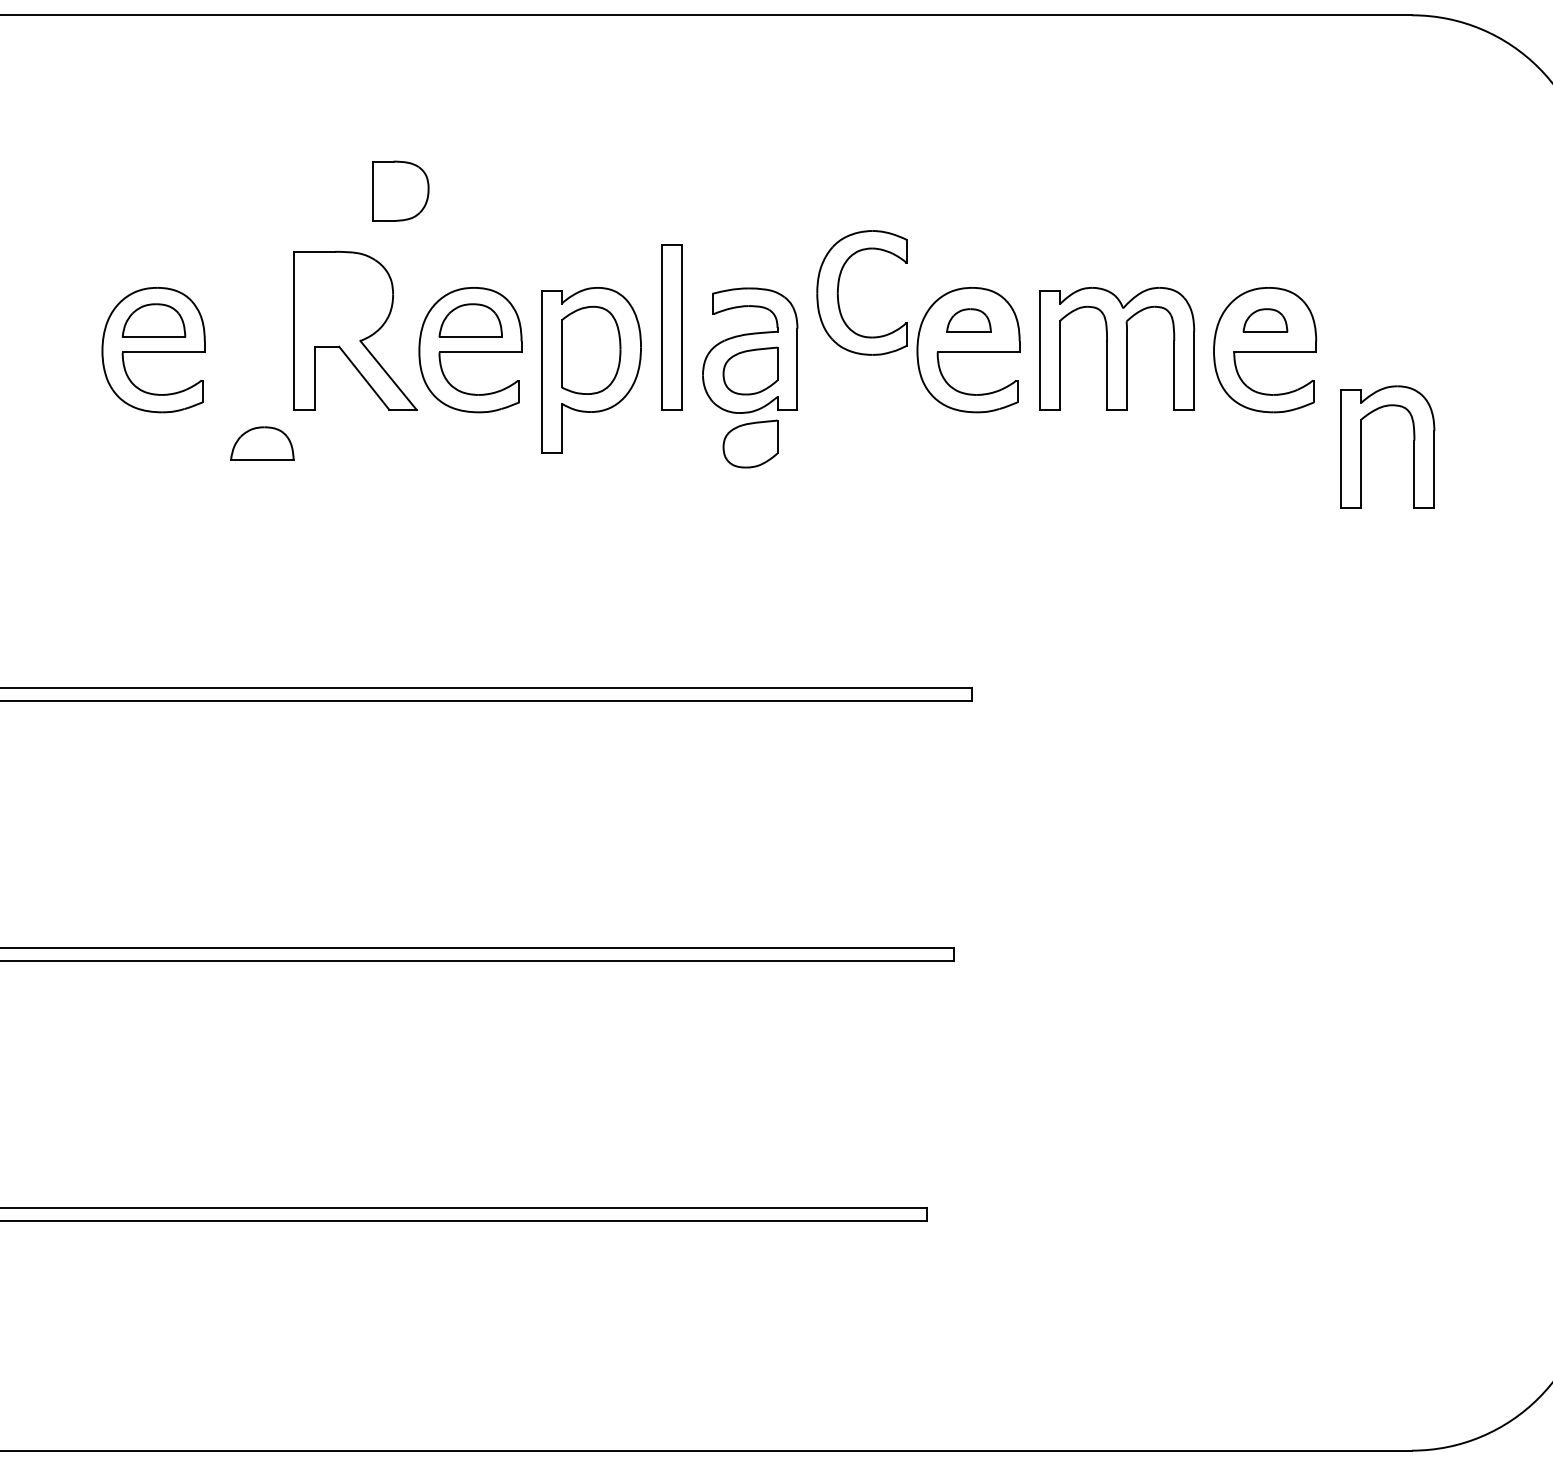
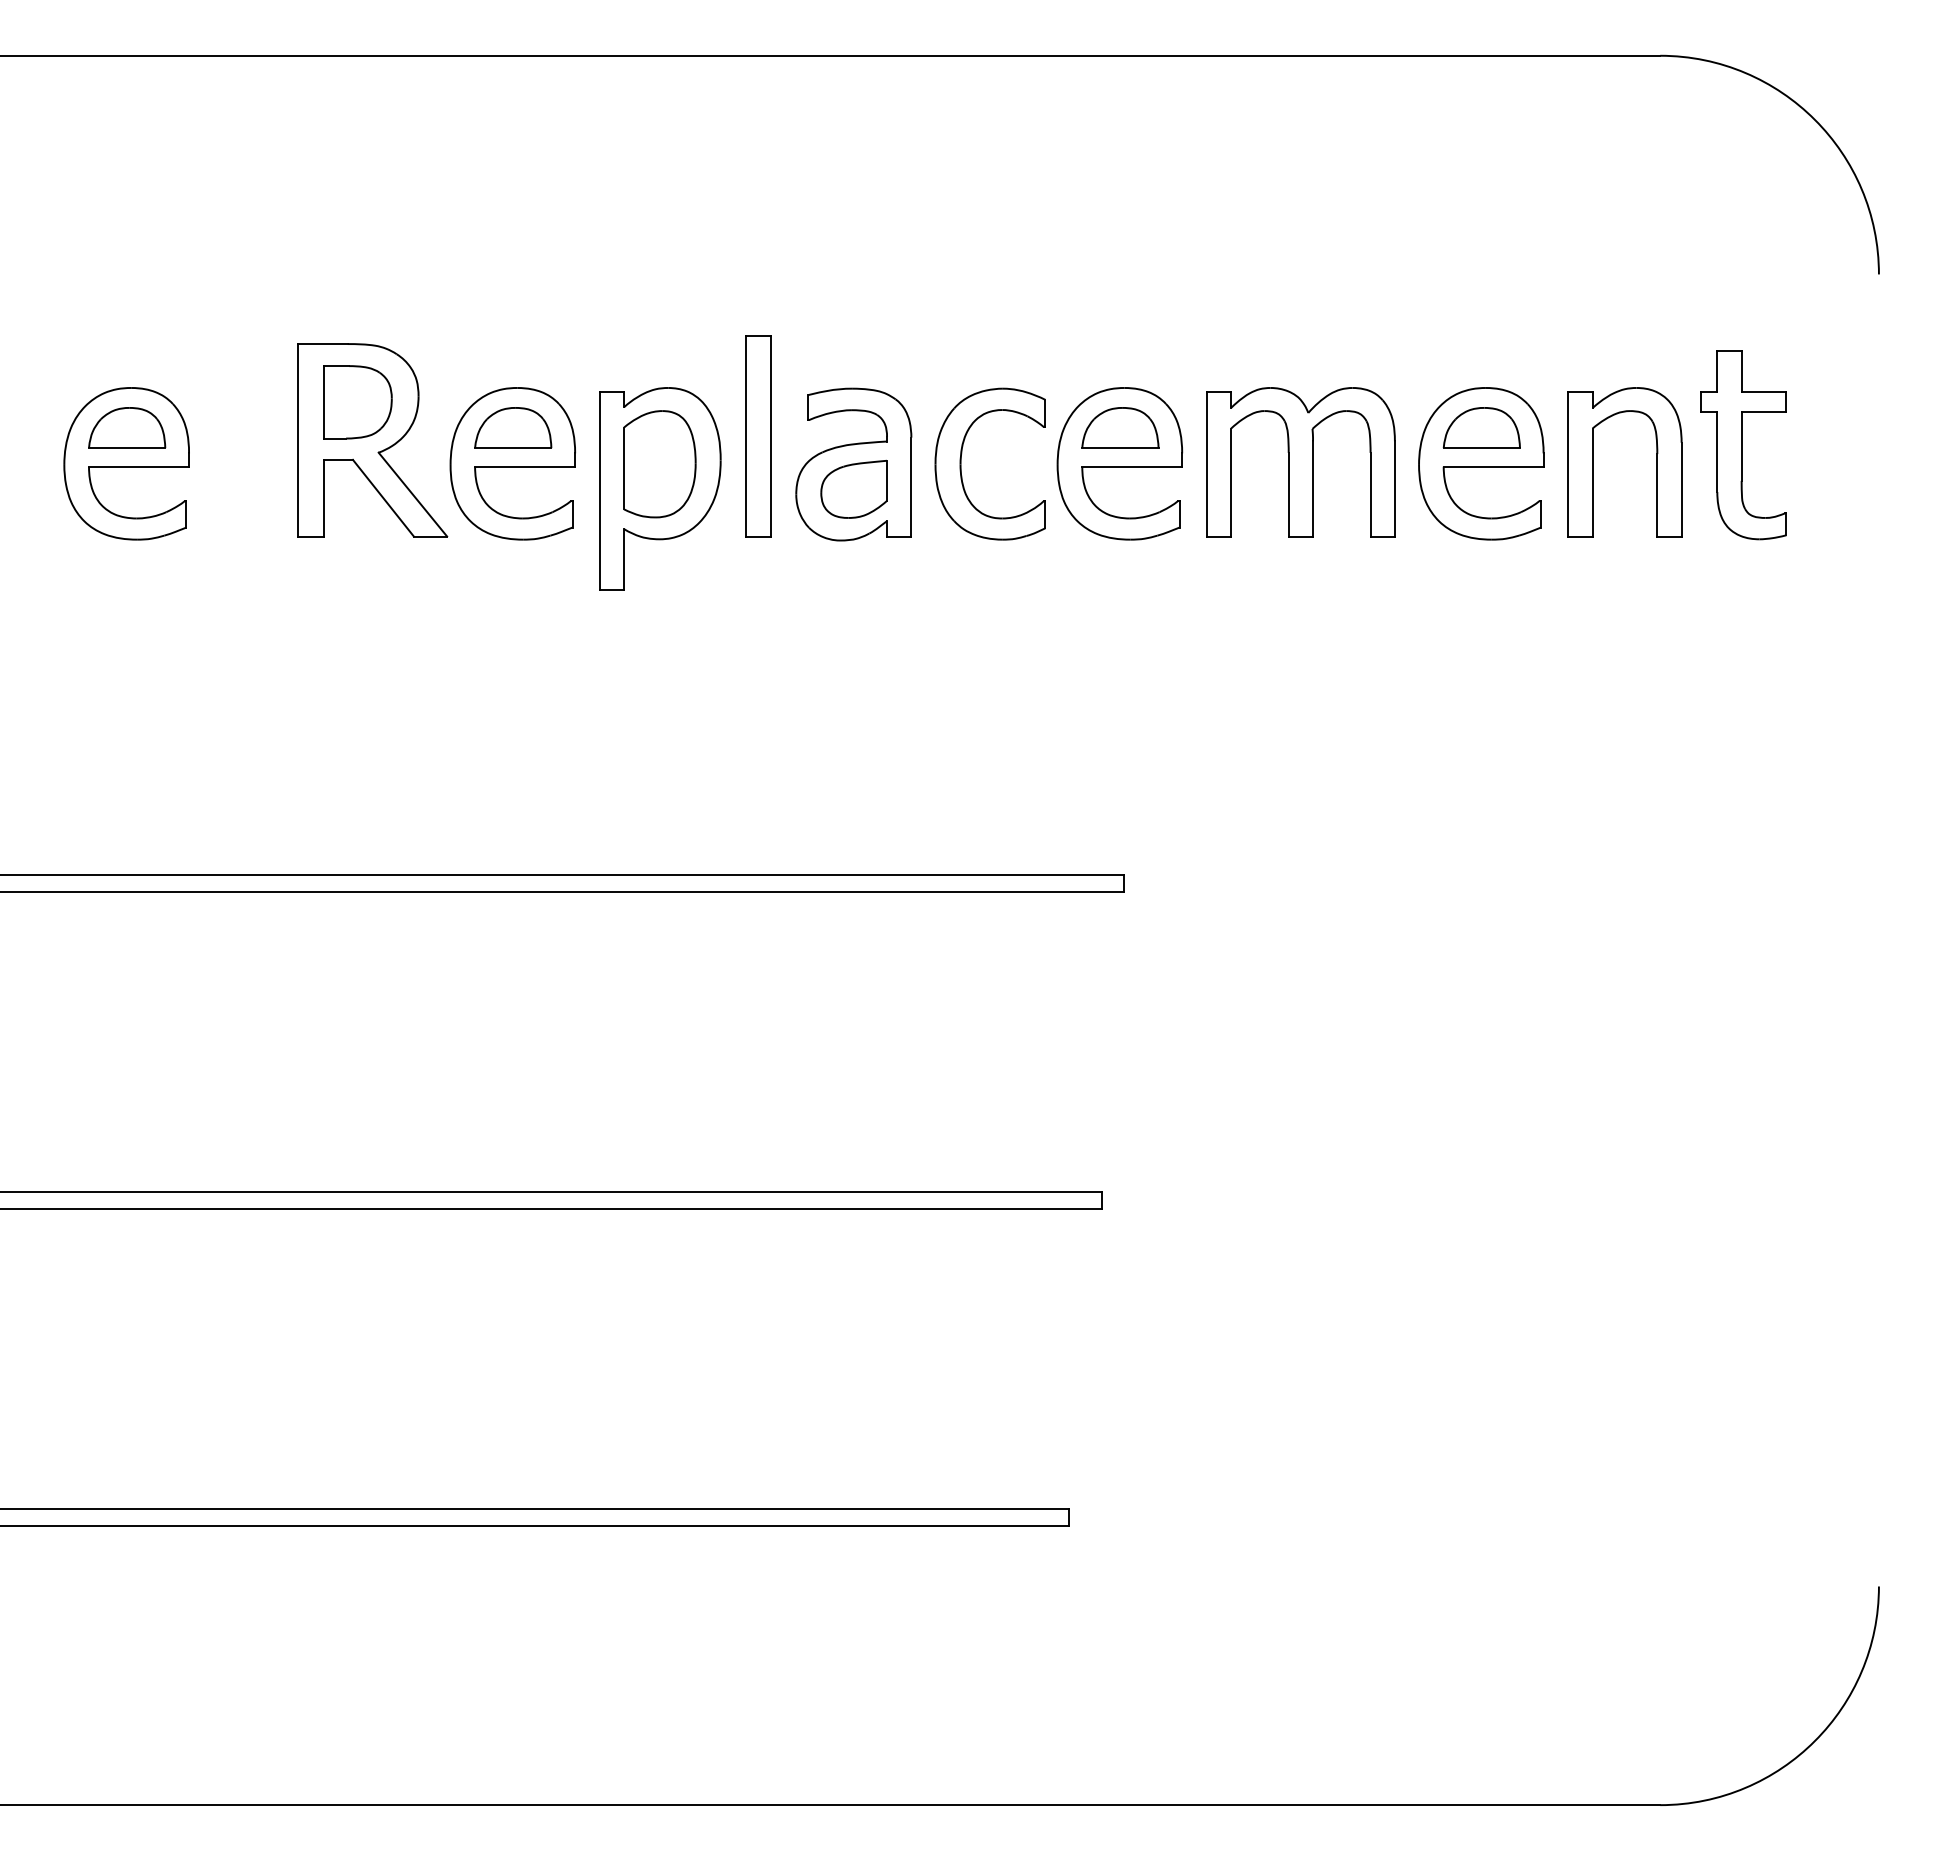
part: (400, 191) -> (357, 402), moved
part: (838, 292) -> (961, 463), moved
part: (969, 320) -> (1120, 427), size x1.43
part: (1265, 320) -> (1481, 427), size x1.43
part: (1480, 335) -> (1743, 445), added
part: (262, 443) -> (259, 577), removed
part: (749, 443) -> (853, 577), removed
part: (1362, 447) -> (1593, 462), moved

